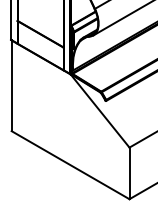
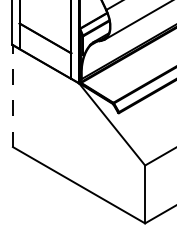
line: (11, 85) -> (12, 95), solid -> dashed

